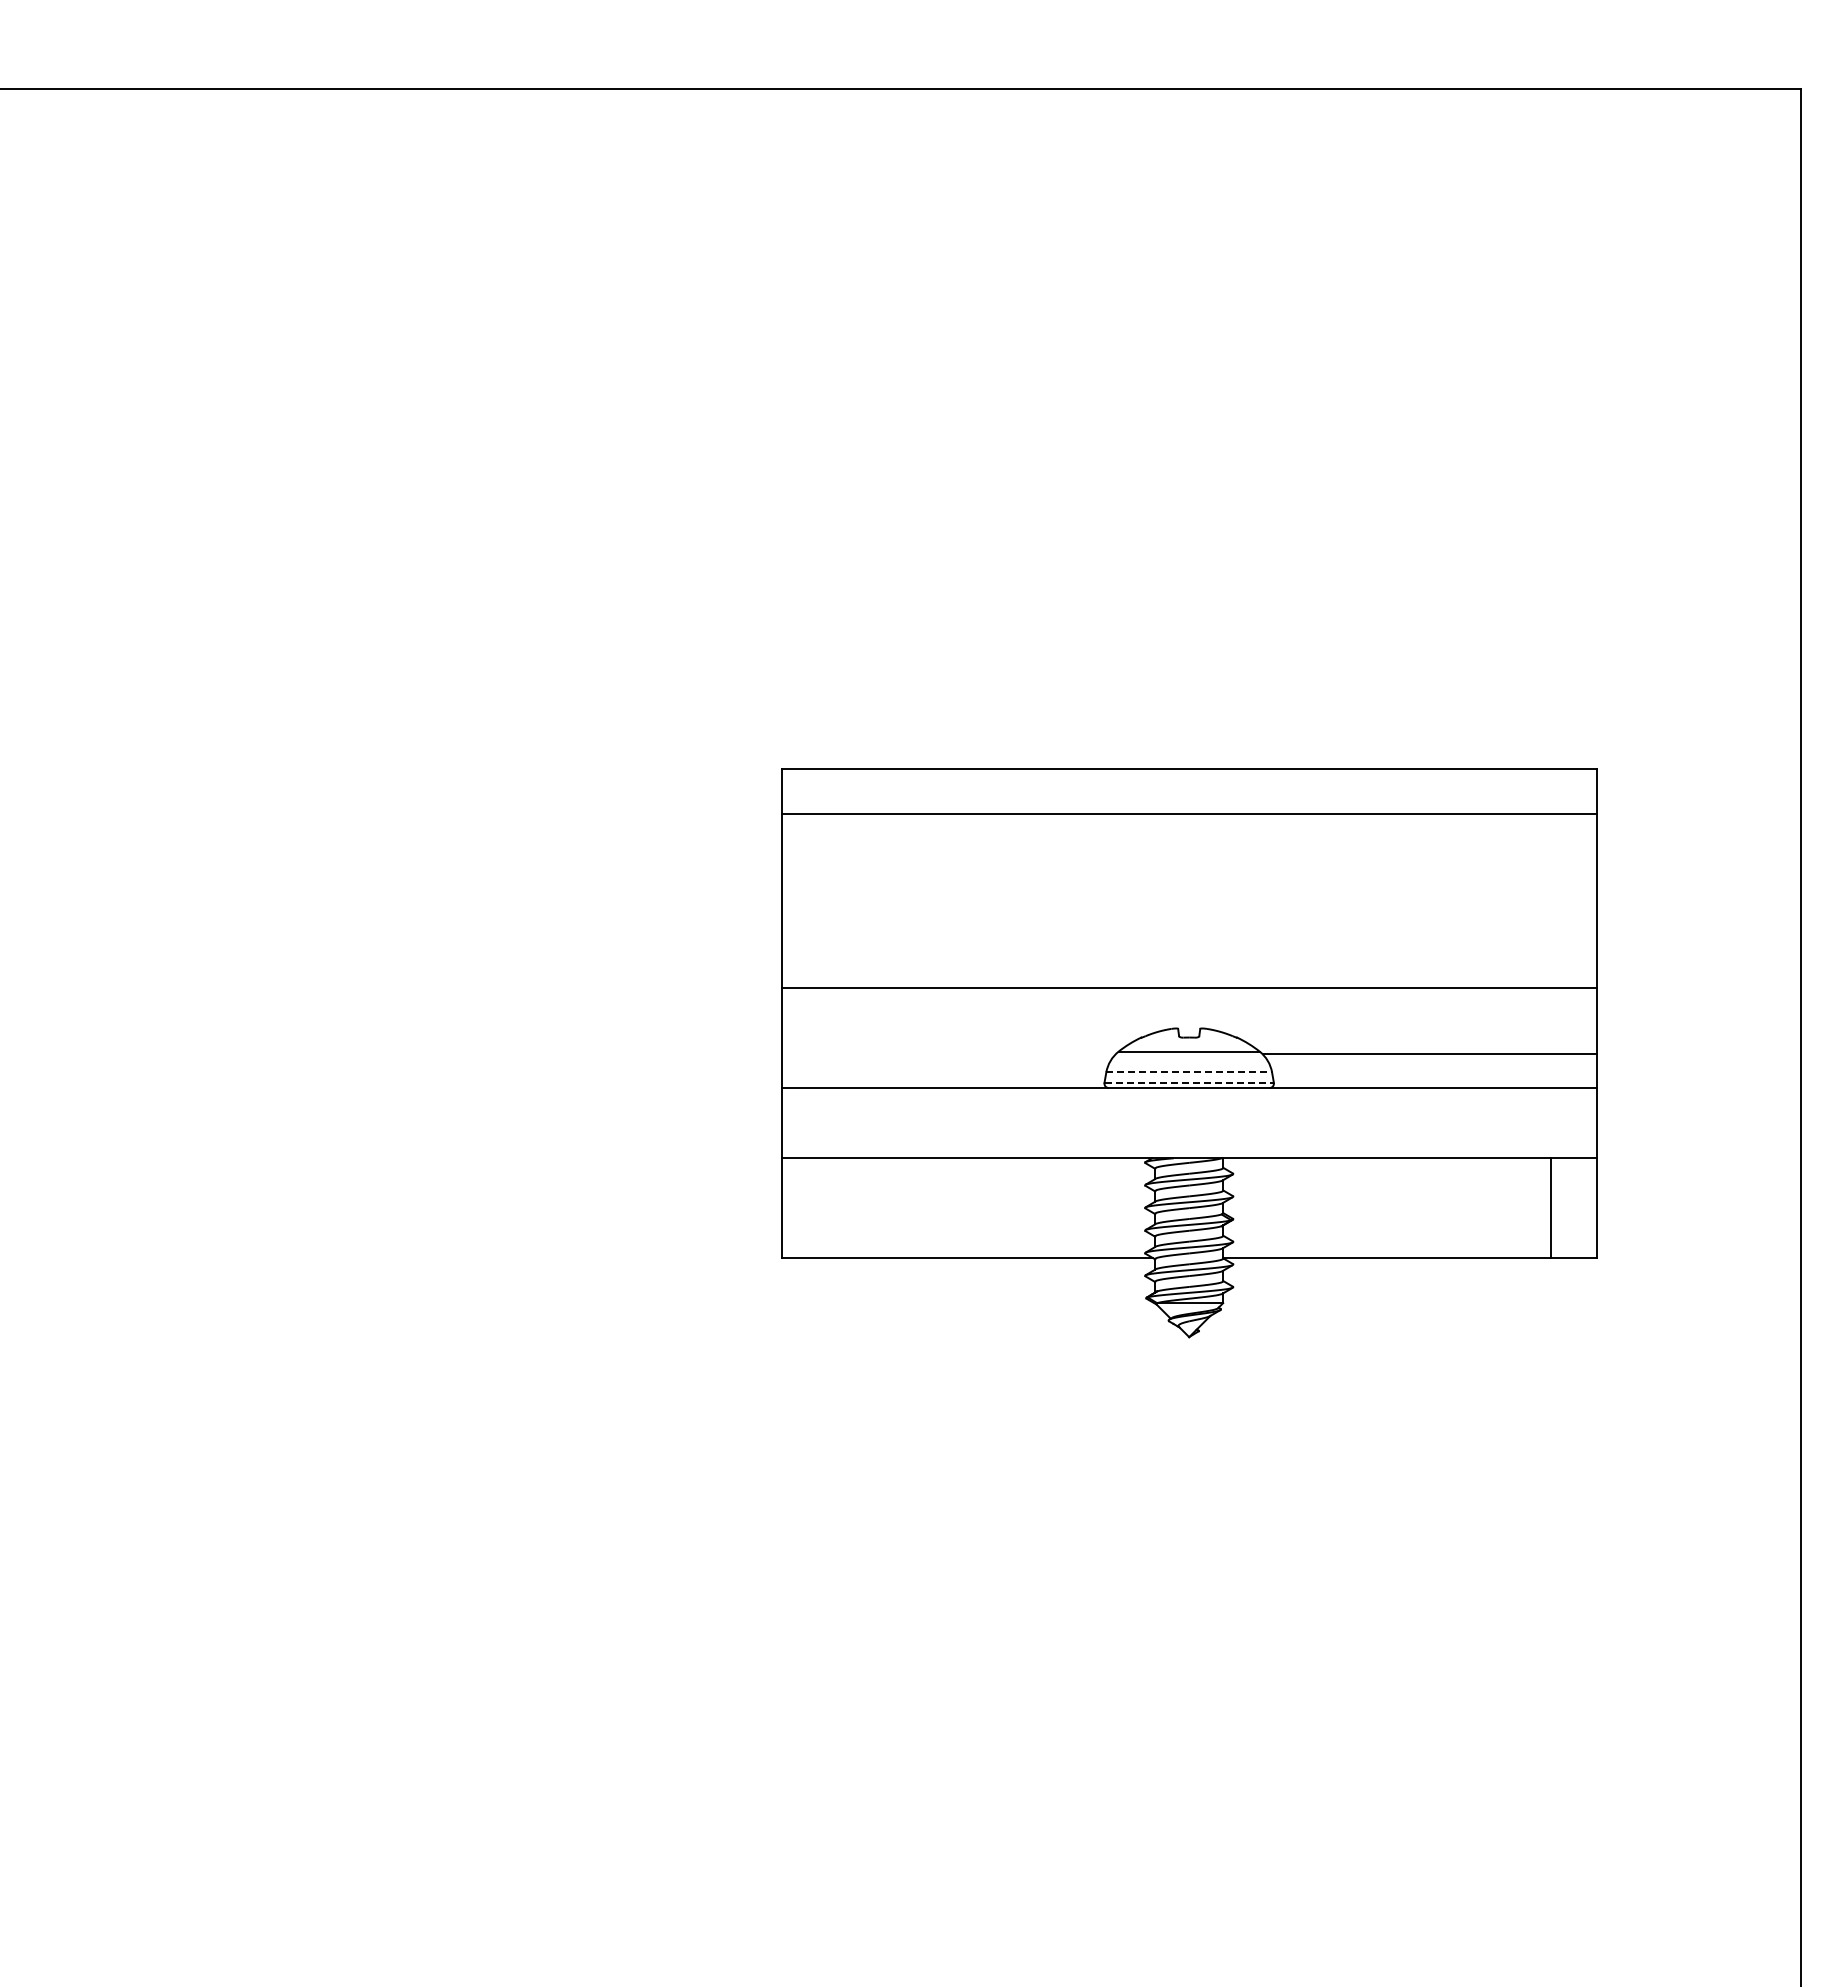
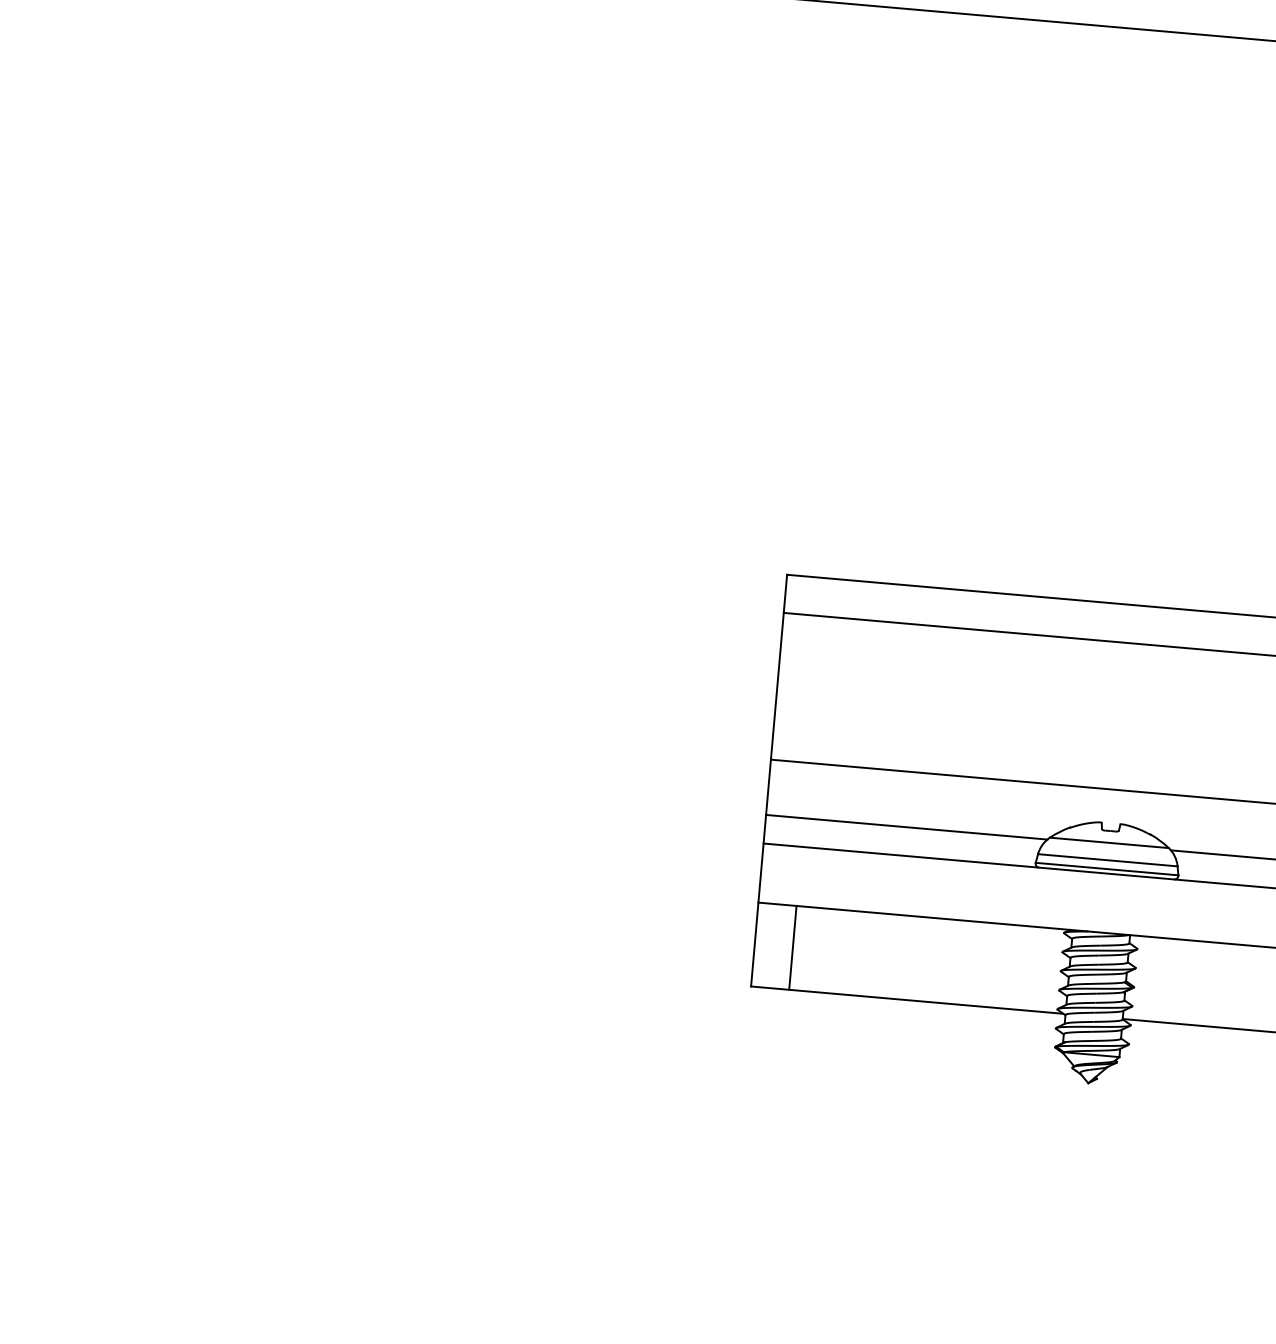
line: (948, 1054) -> (906, 827), added
line: (1189, 1072) -> (1108, 860), dashed -> solid
line: (1189, 1082) -> (1107, 868), dashed -> solid
line: (826, 1207) -> (792, 947), added

